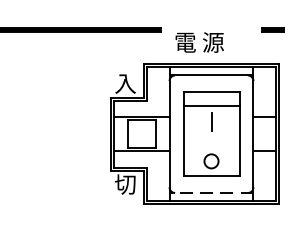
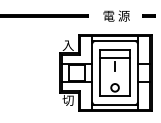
text: (199, 41) -> (116, 15), moved
line: (212, 193) -> (115, 105), dashed -> solid

